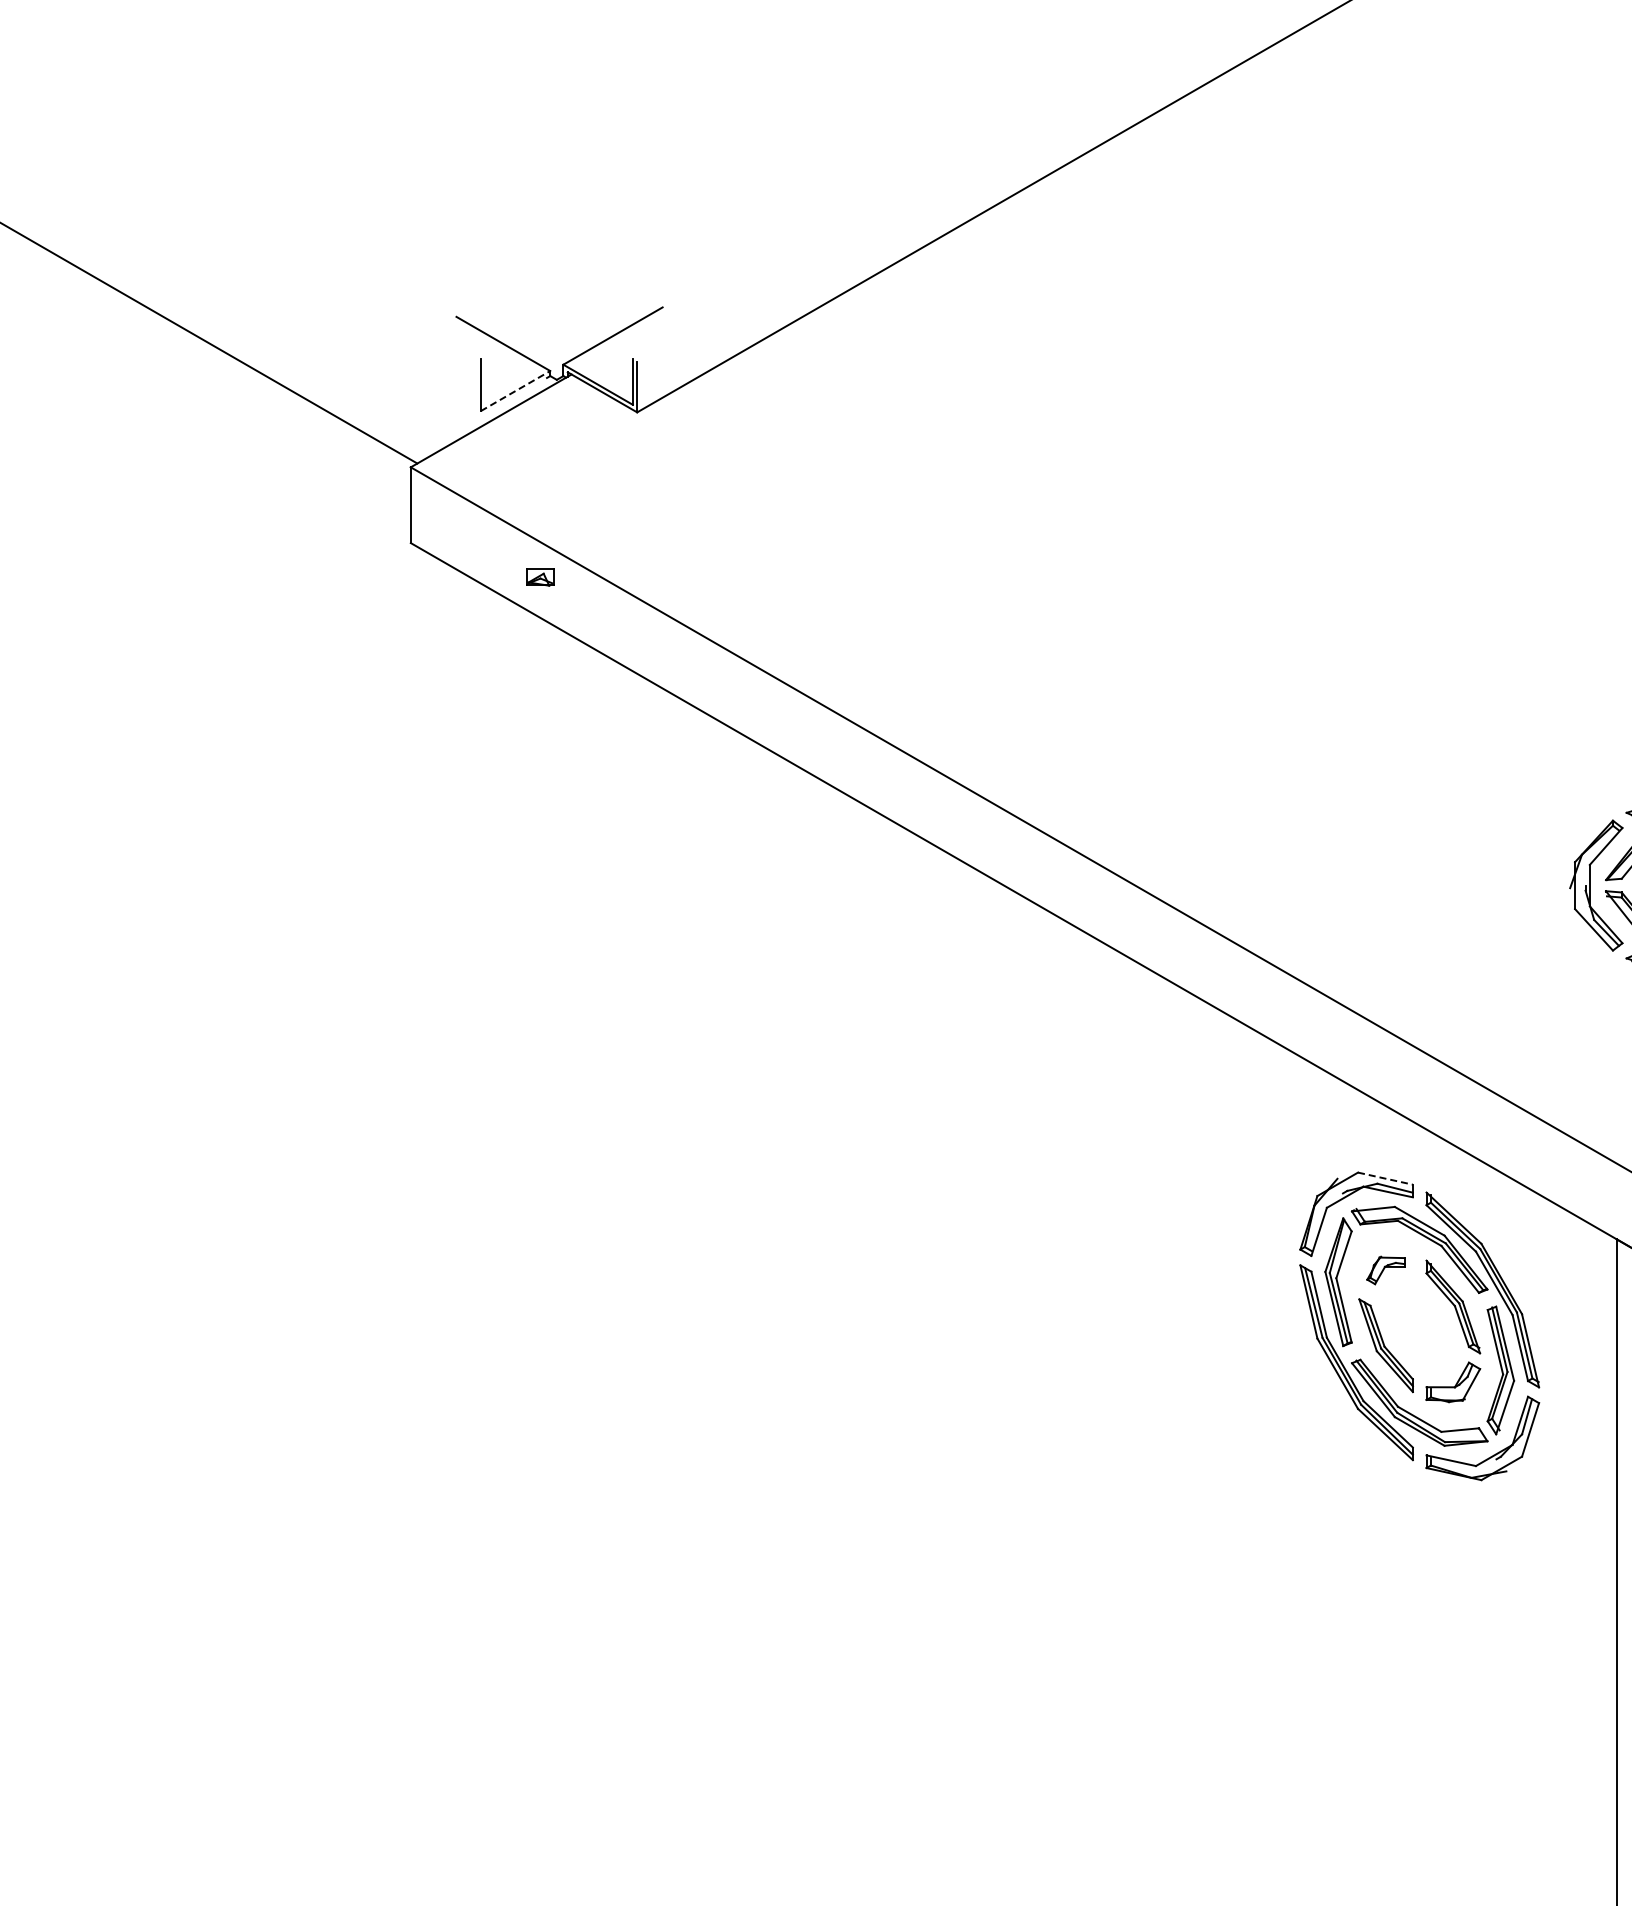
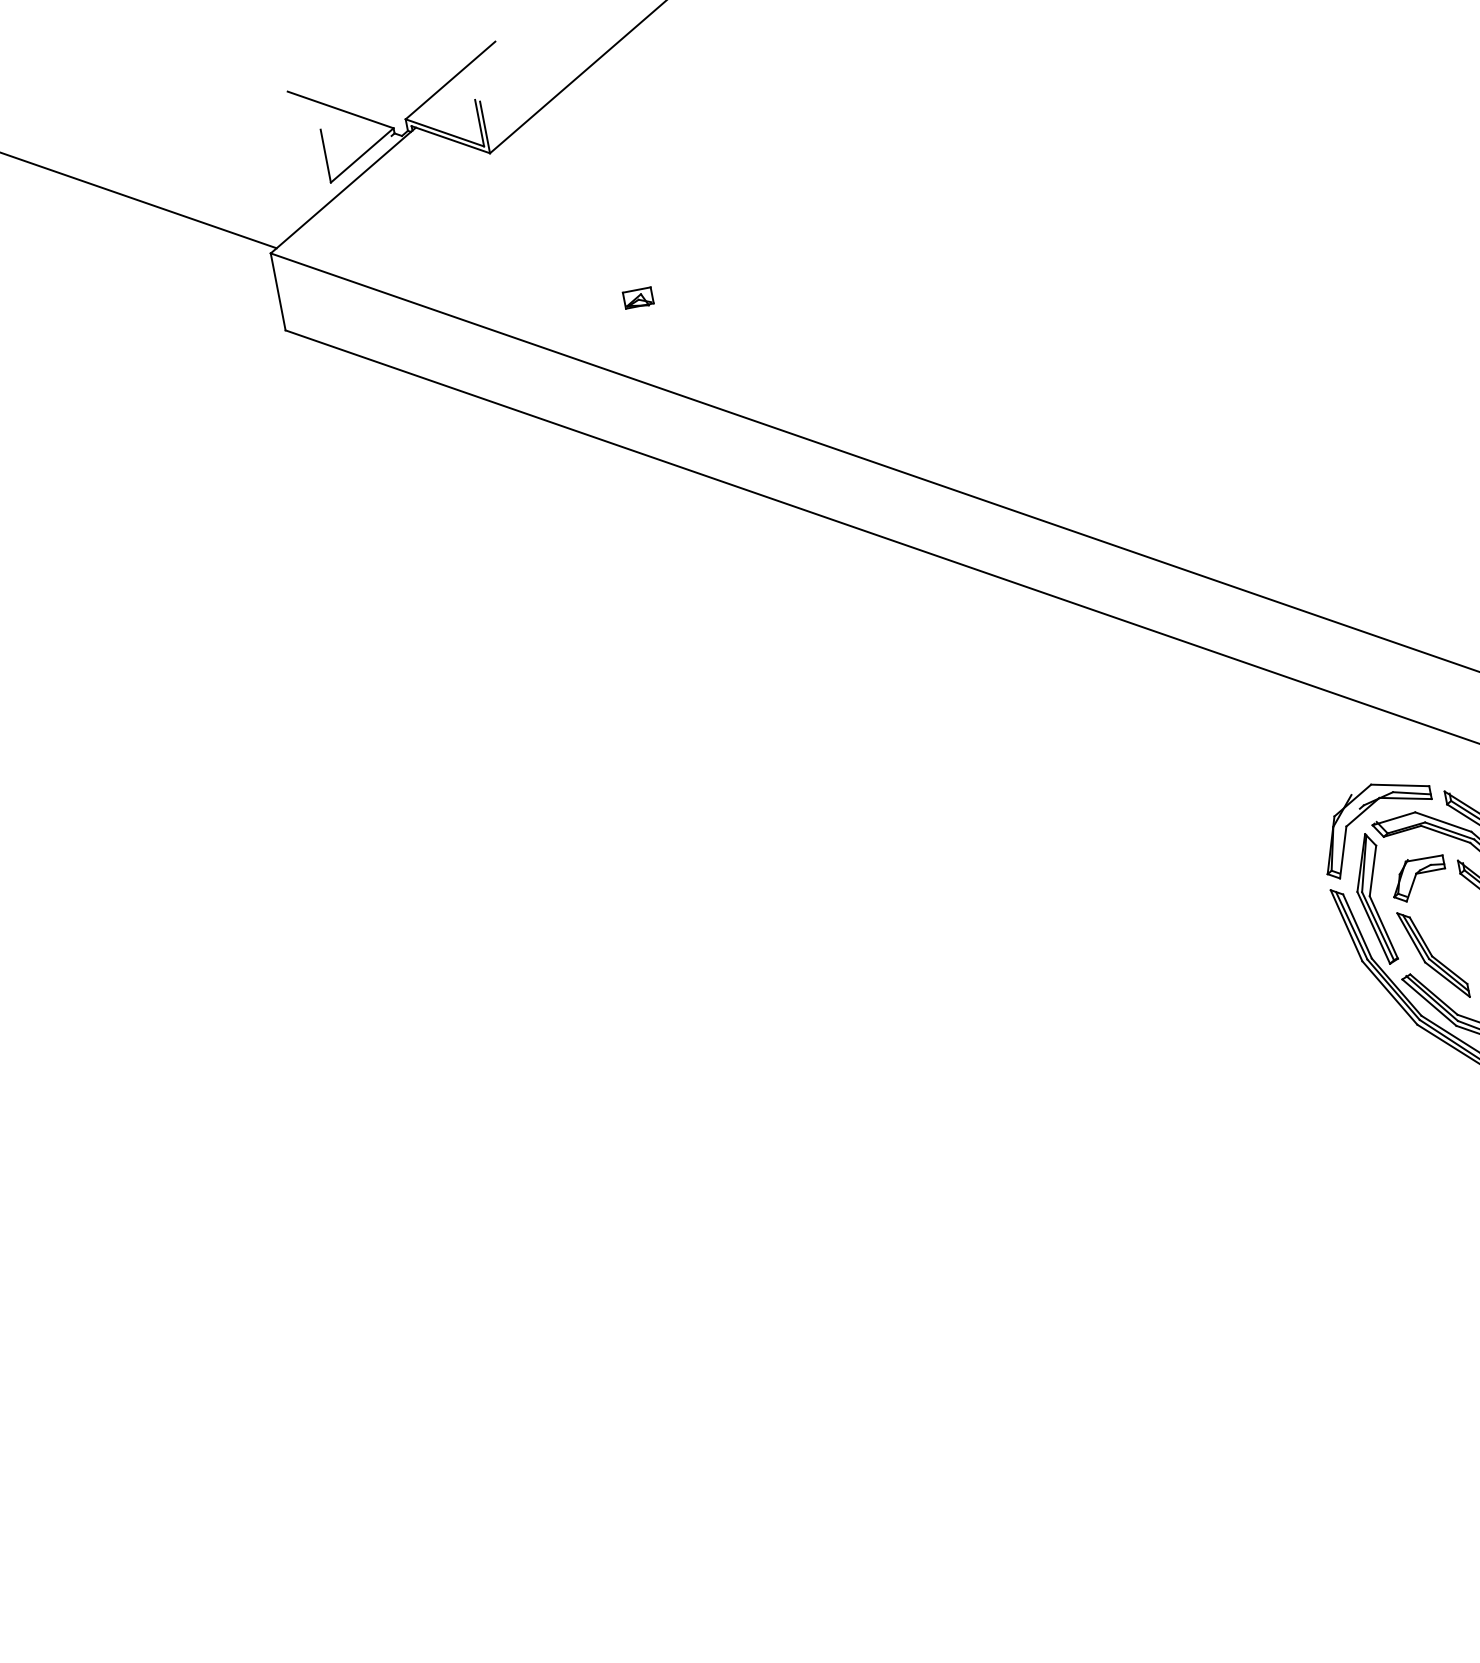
line: (515, 390) -> (362, 154), dashed -> solid
part: (540, 577) -> (638, 298), moved
line: (1385, 1178) -> (1400, 785), dashed -> solid
part: (1385, 1270) -> (1418, 878), size x1.43

